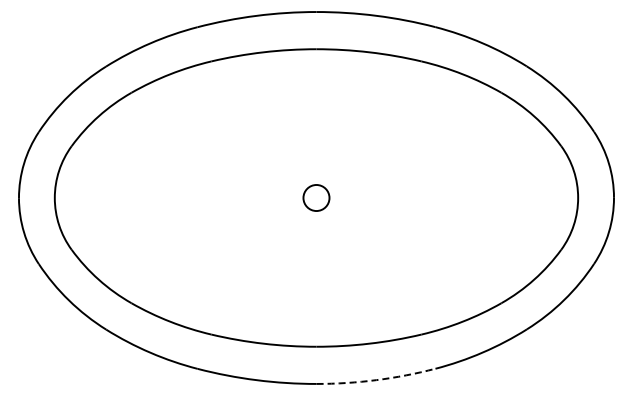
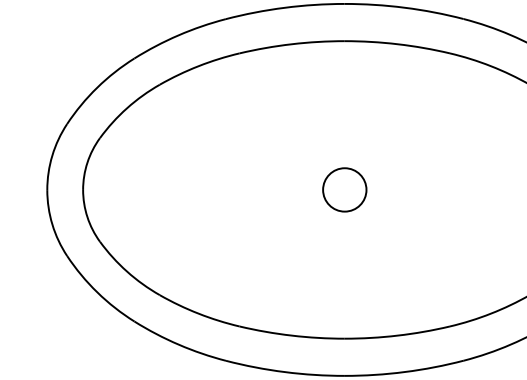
circle: (316, 197) -> (344, 189), size x1.67
arc: (376, 380) -> (404, 372), dashed -> solid

